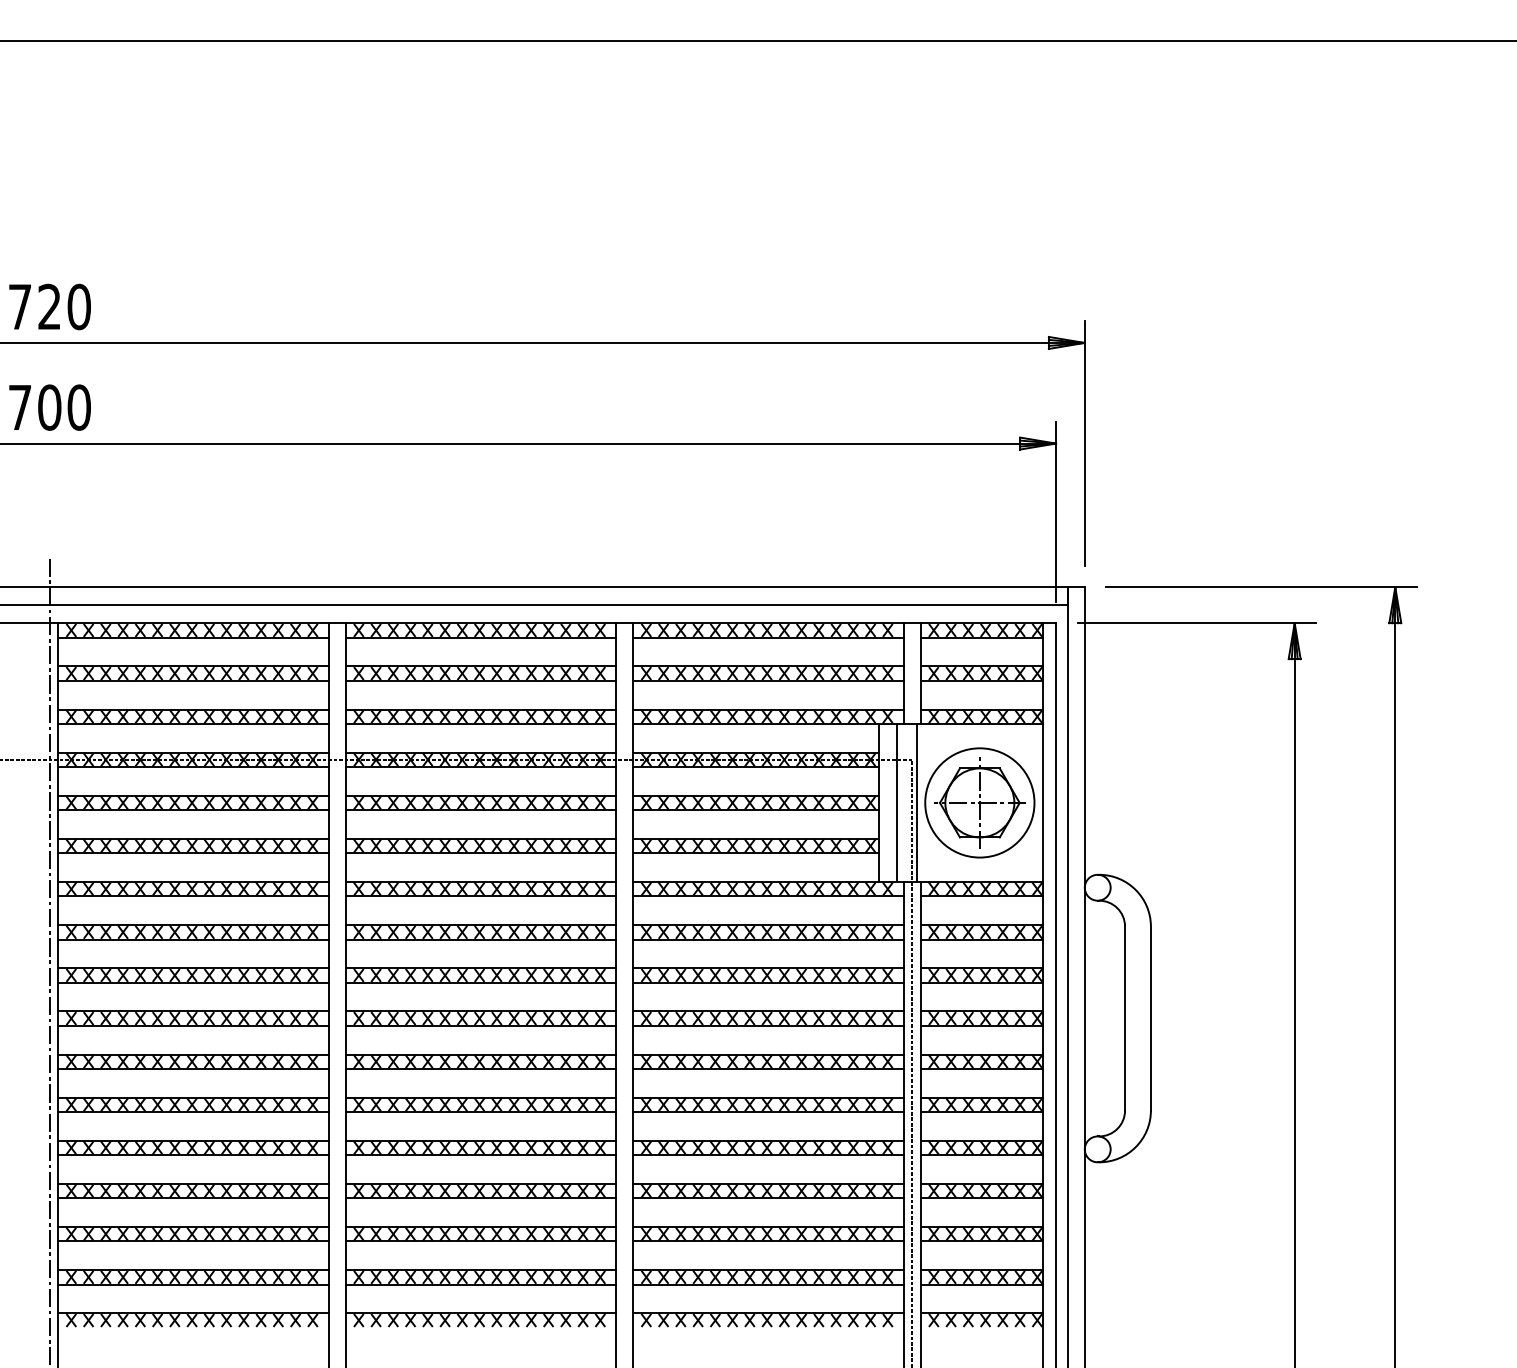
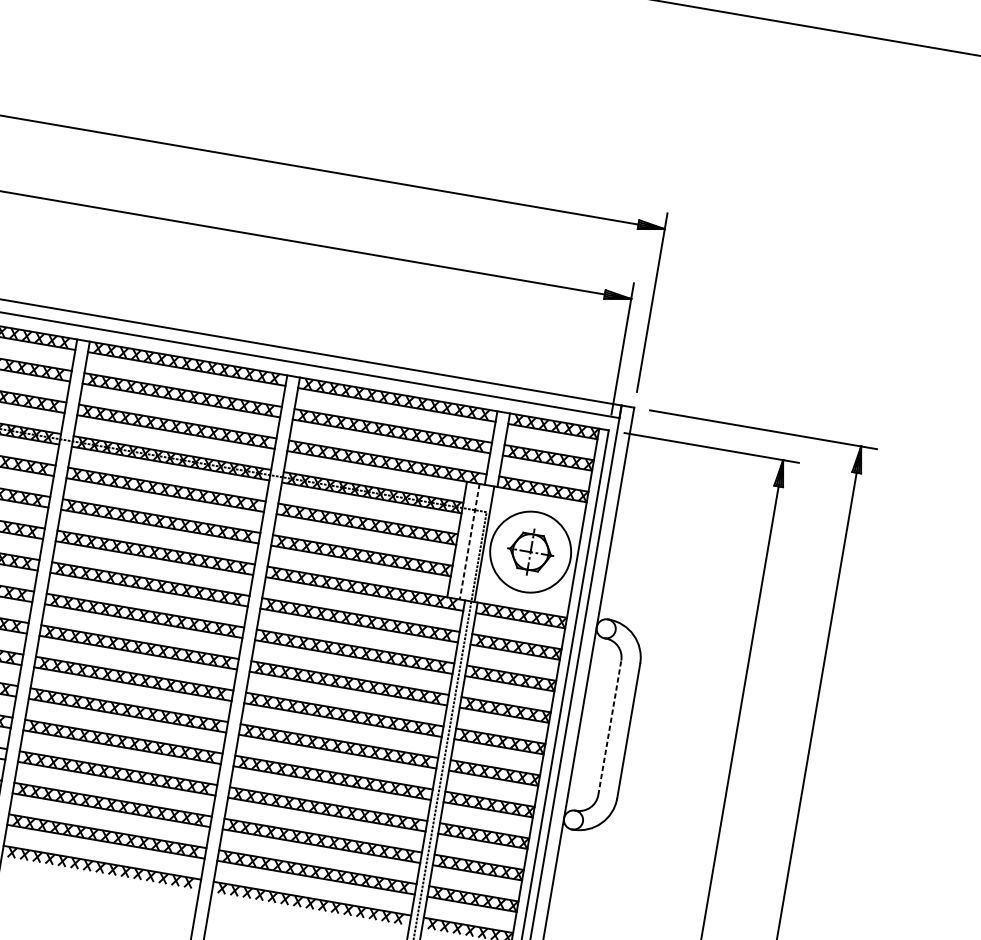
part: (979, 802) -> (530, 551), size x0.7
line: (896, 803) -> (469, 542), solid -> dashed
line: (1125, 1018) -> (610, 727), solid -> dashed

